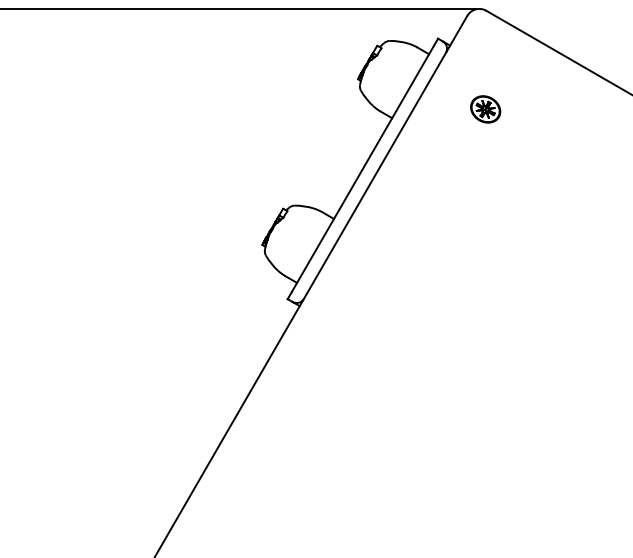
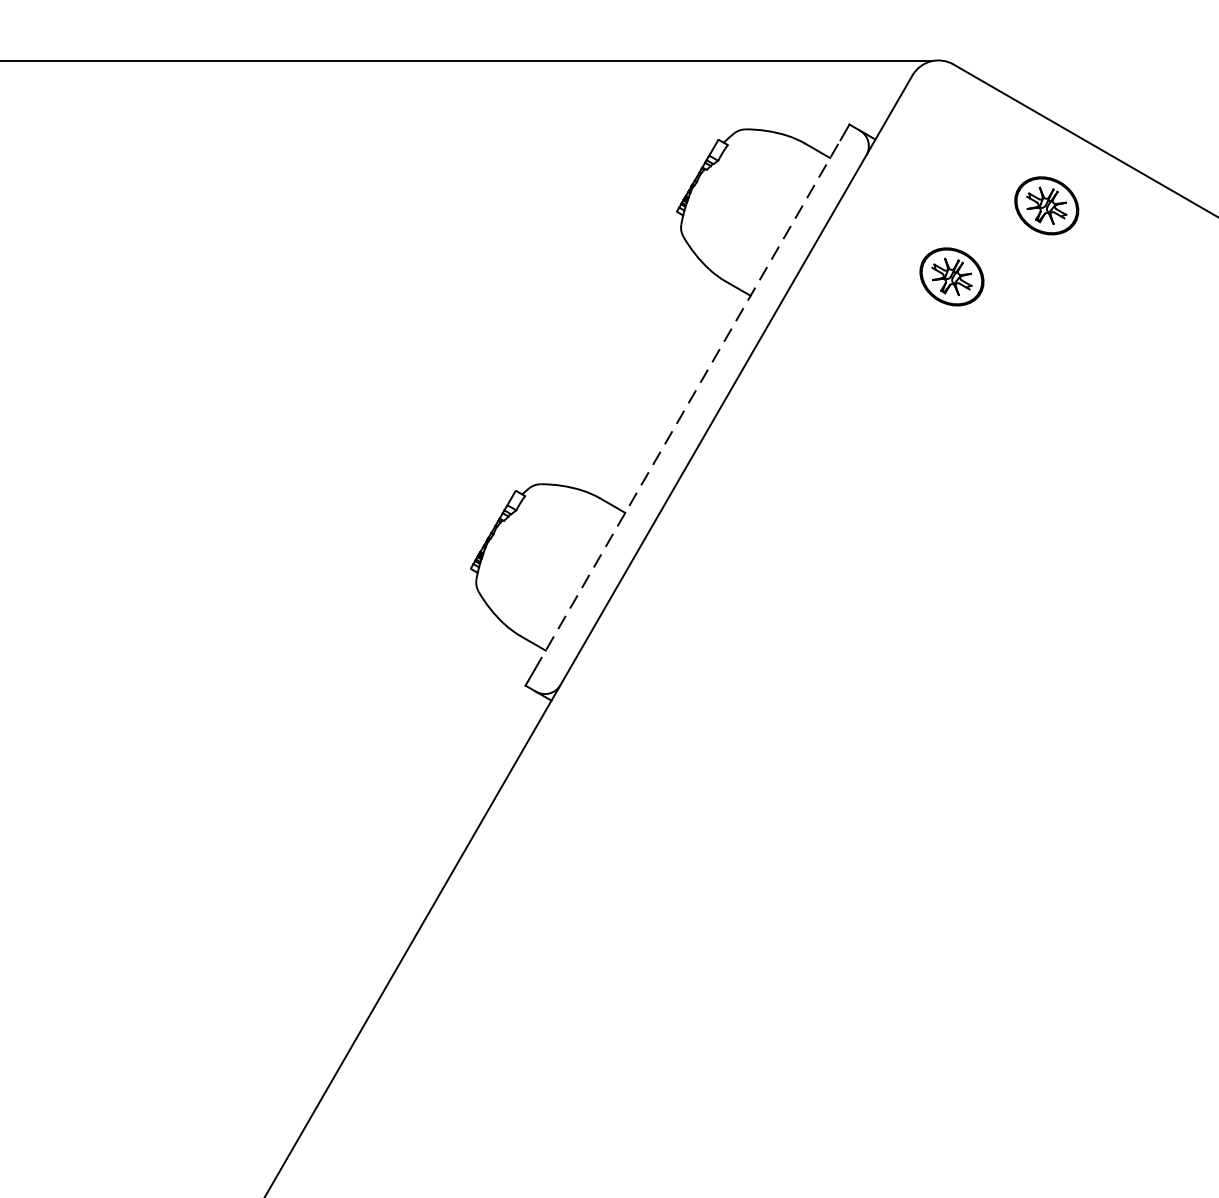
part: (529, 76) -> (1046, 205), added
line: (363, 168) -> (688, 404), solid -> dashed

